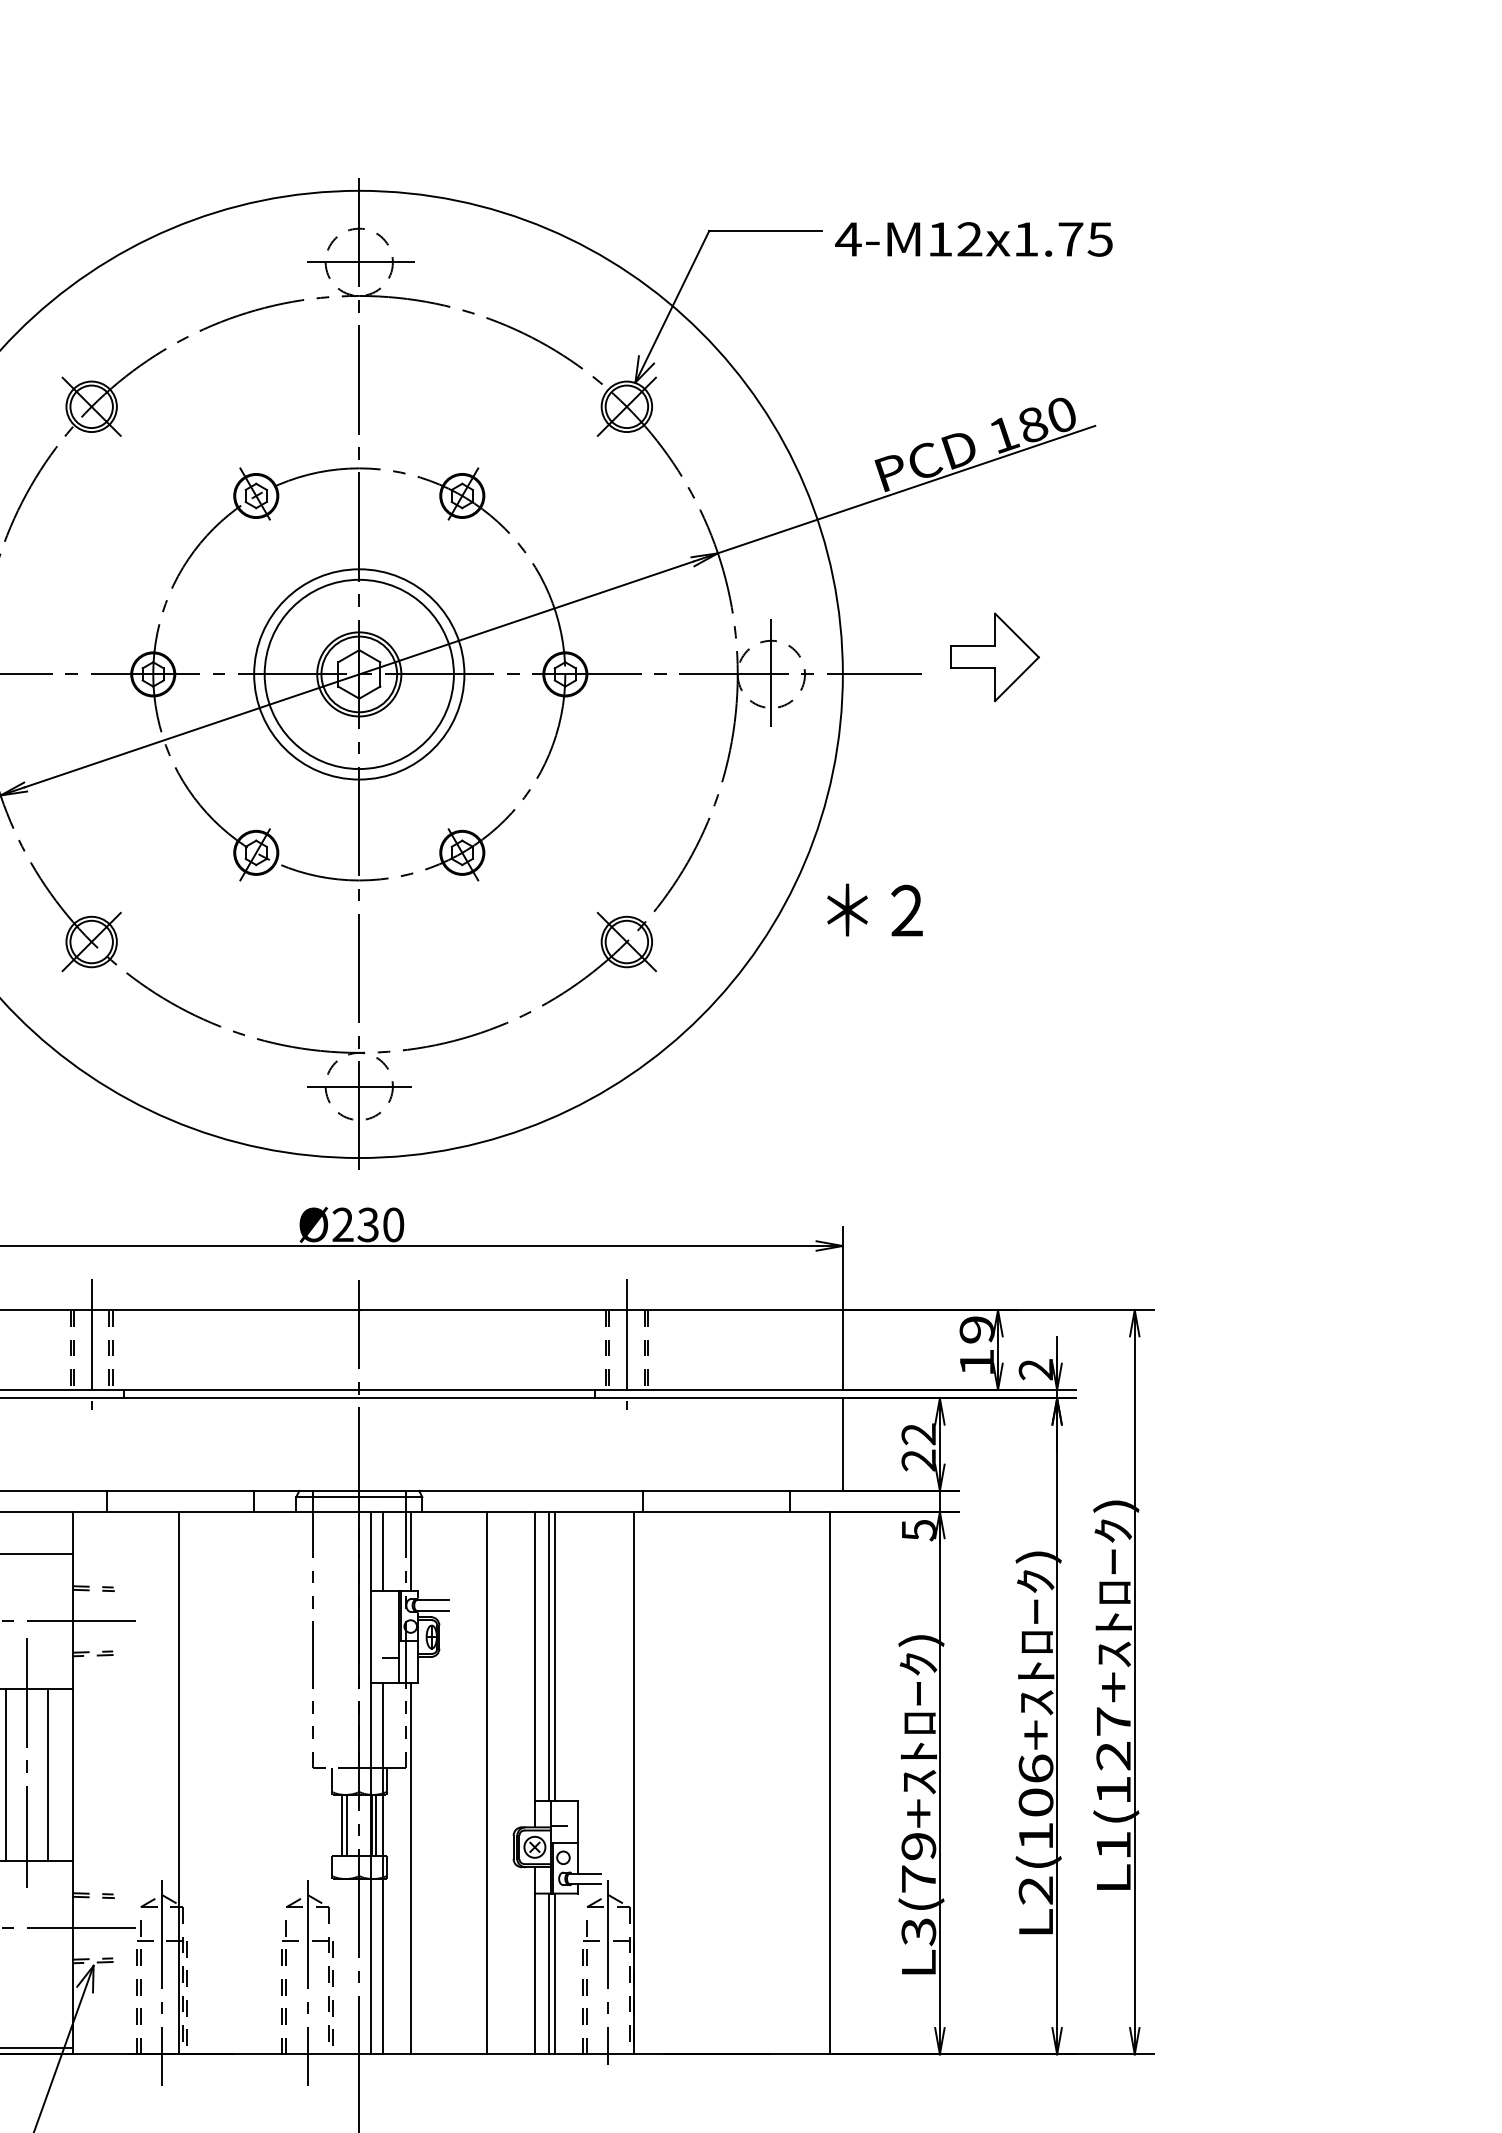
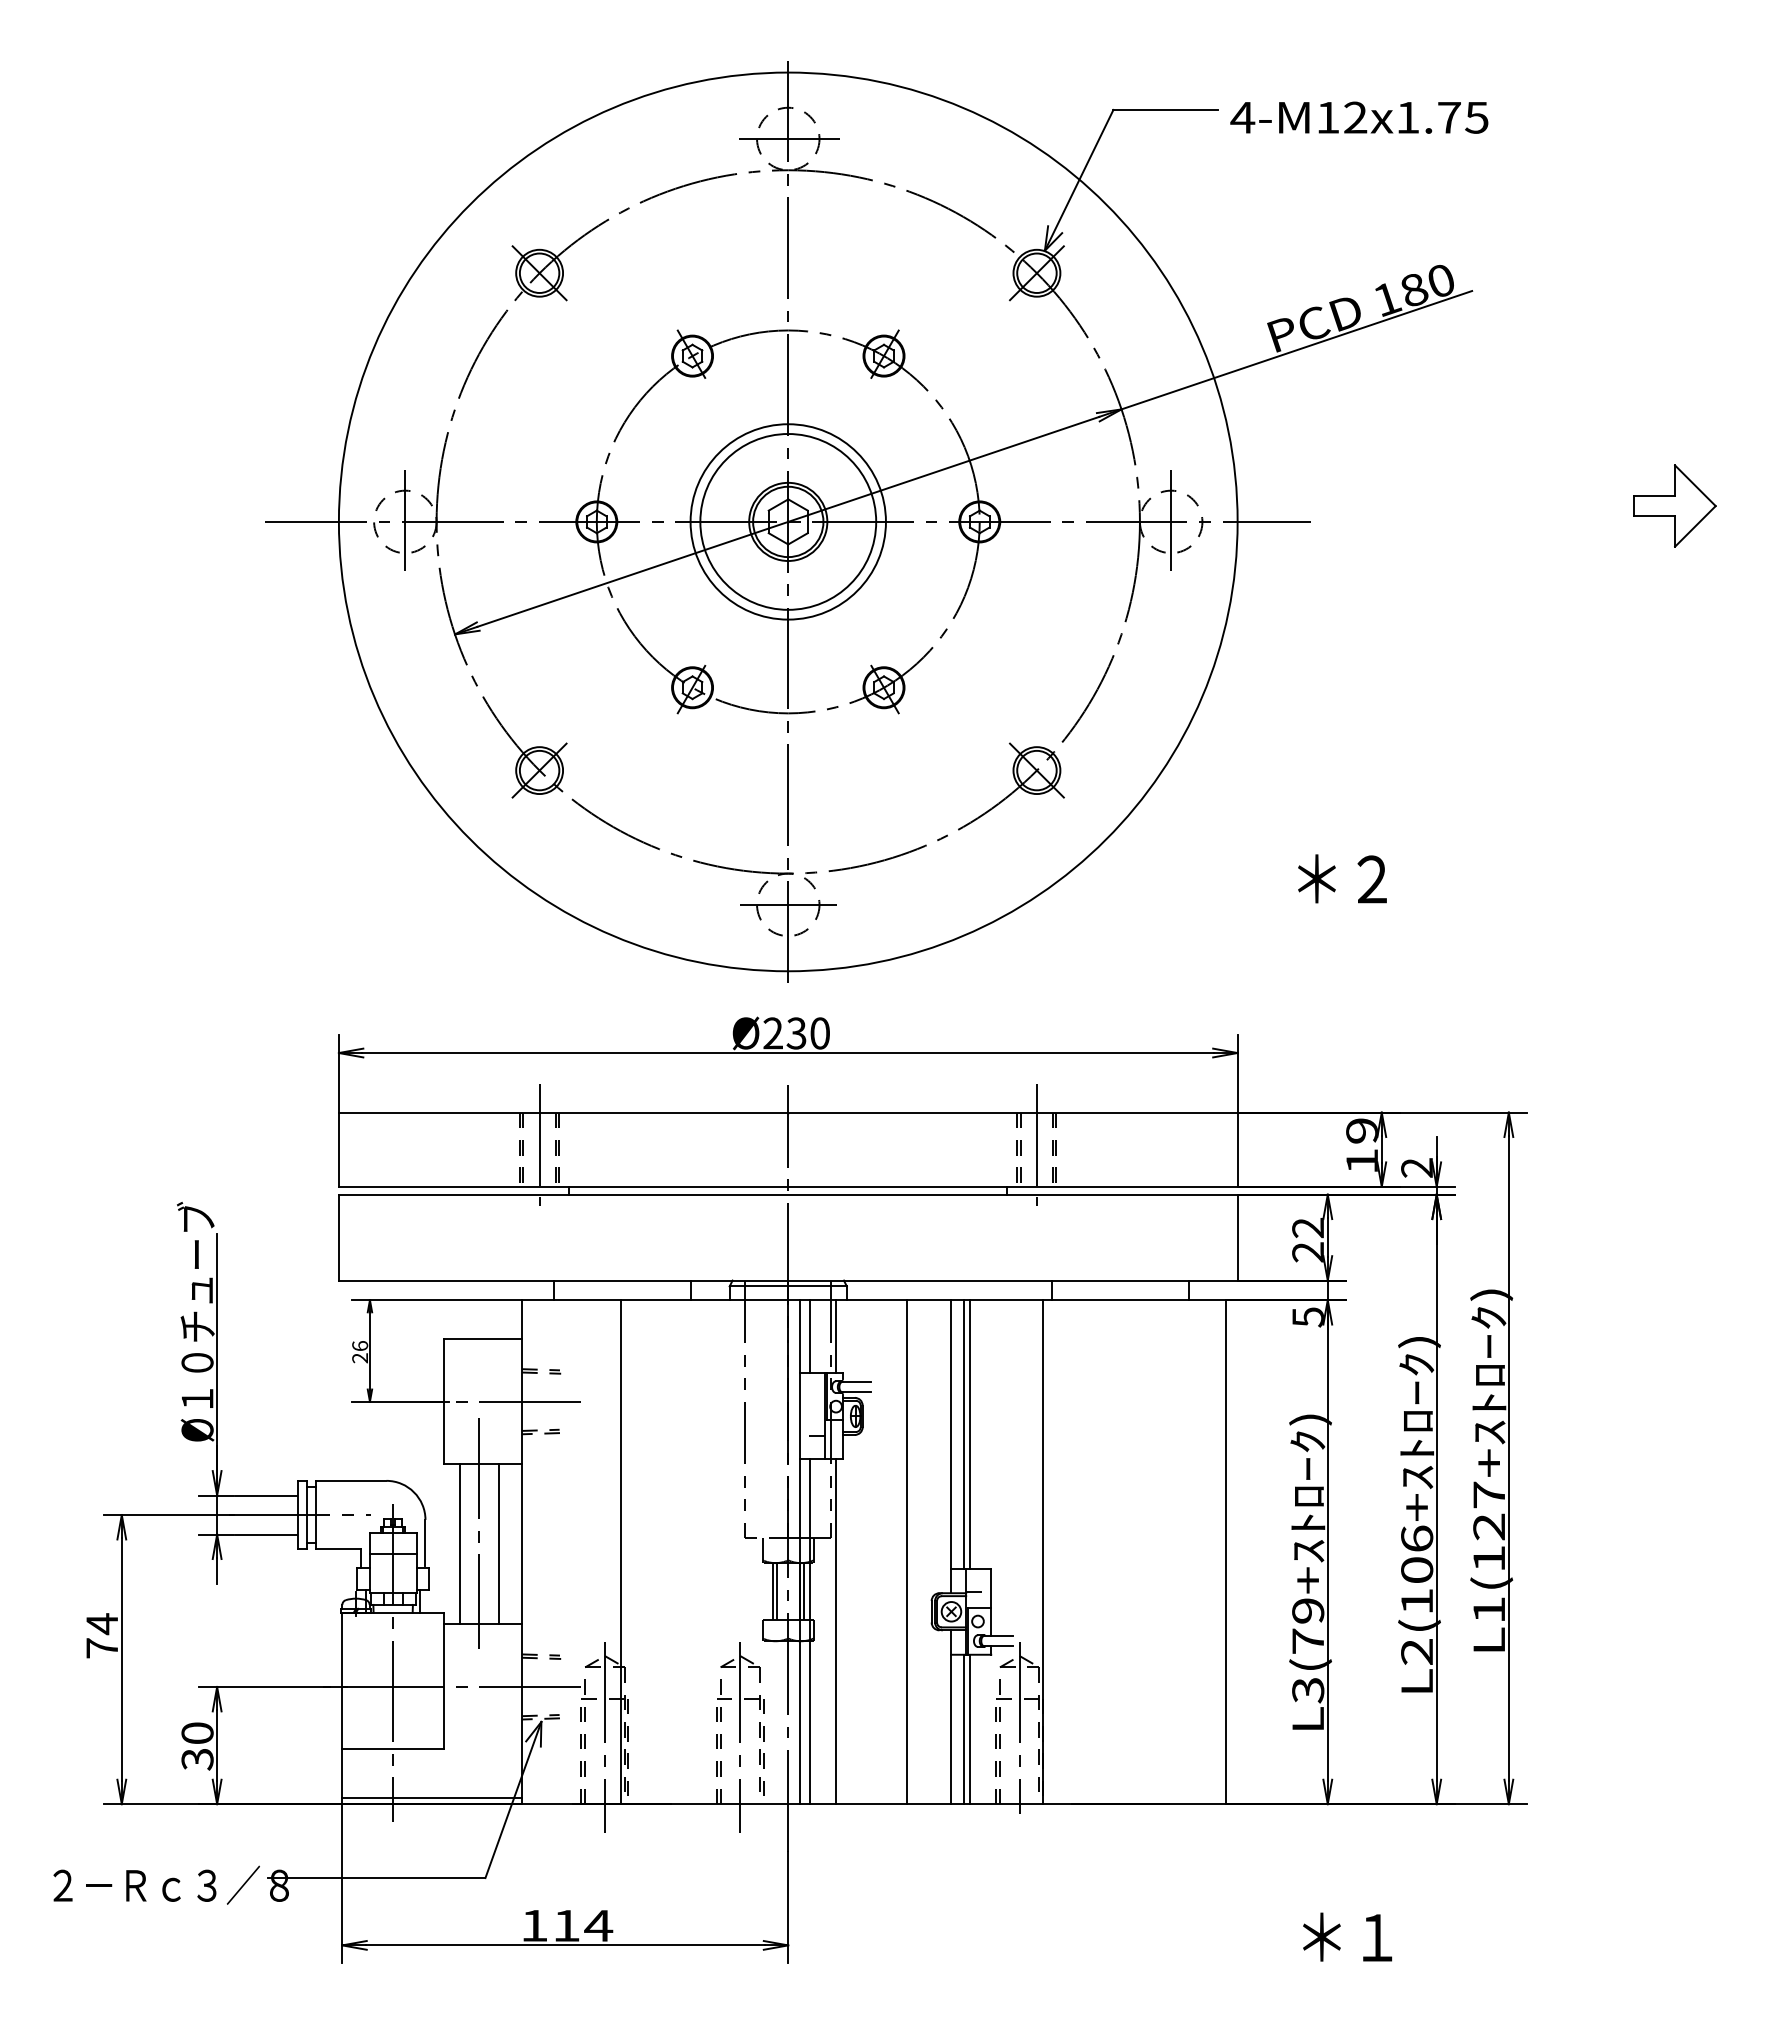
part: (994, 656) -> (1674, 505), moved
text: (875, 909) -> (1342, 878), moved

